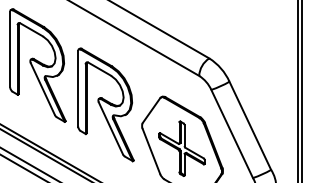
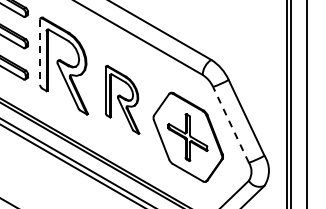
line: (10, 49) -> (40, 52), solid -> dashed
part: (105, 104) -> (122, 99), size x0.7
line: (231, 133) -> (230, 124), solid -> dashed

